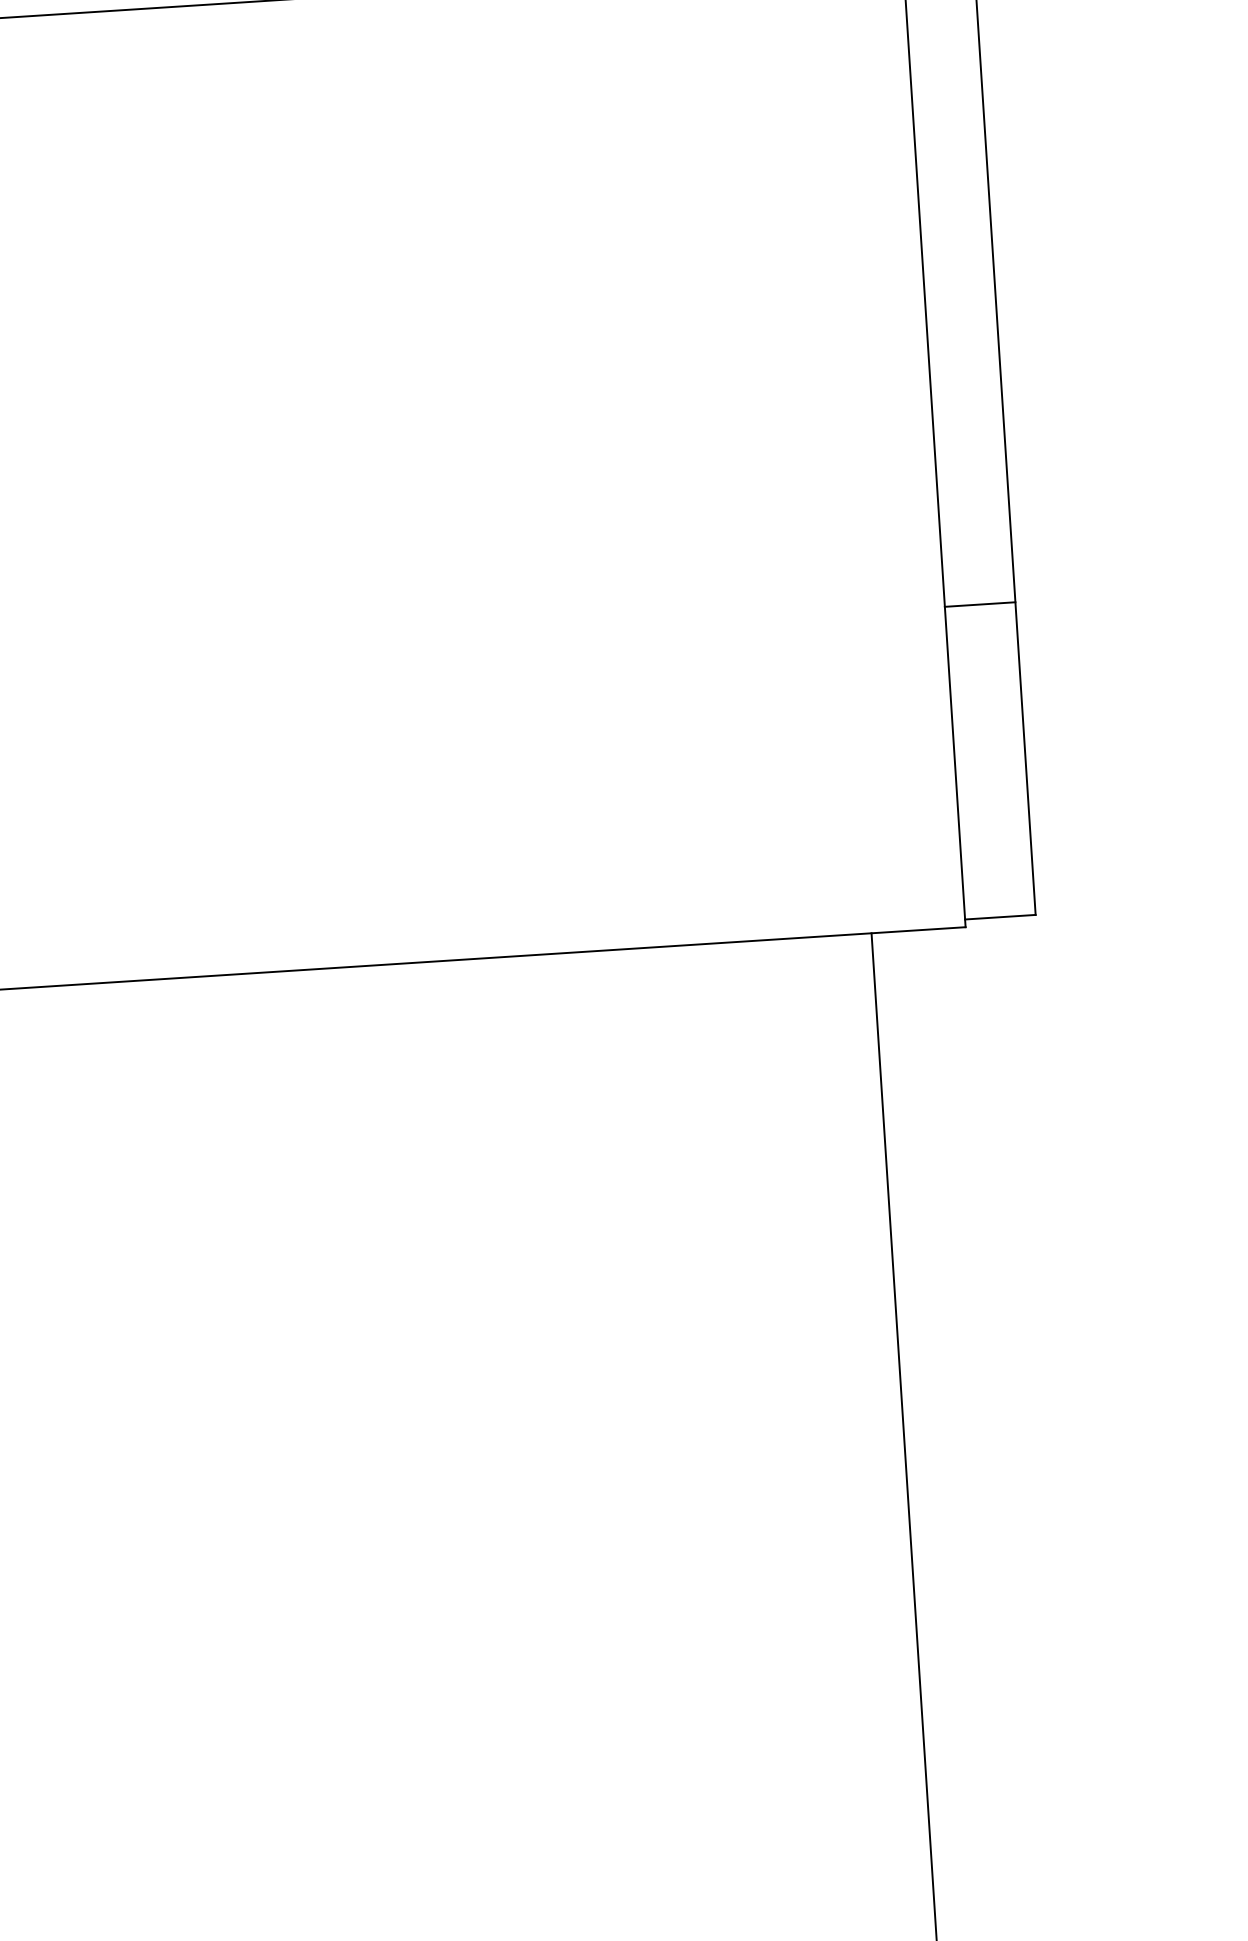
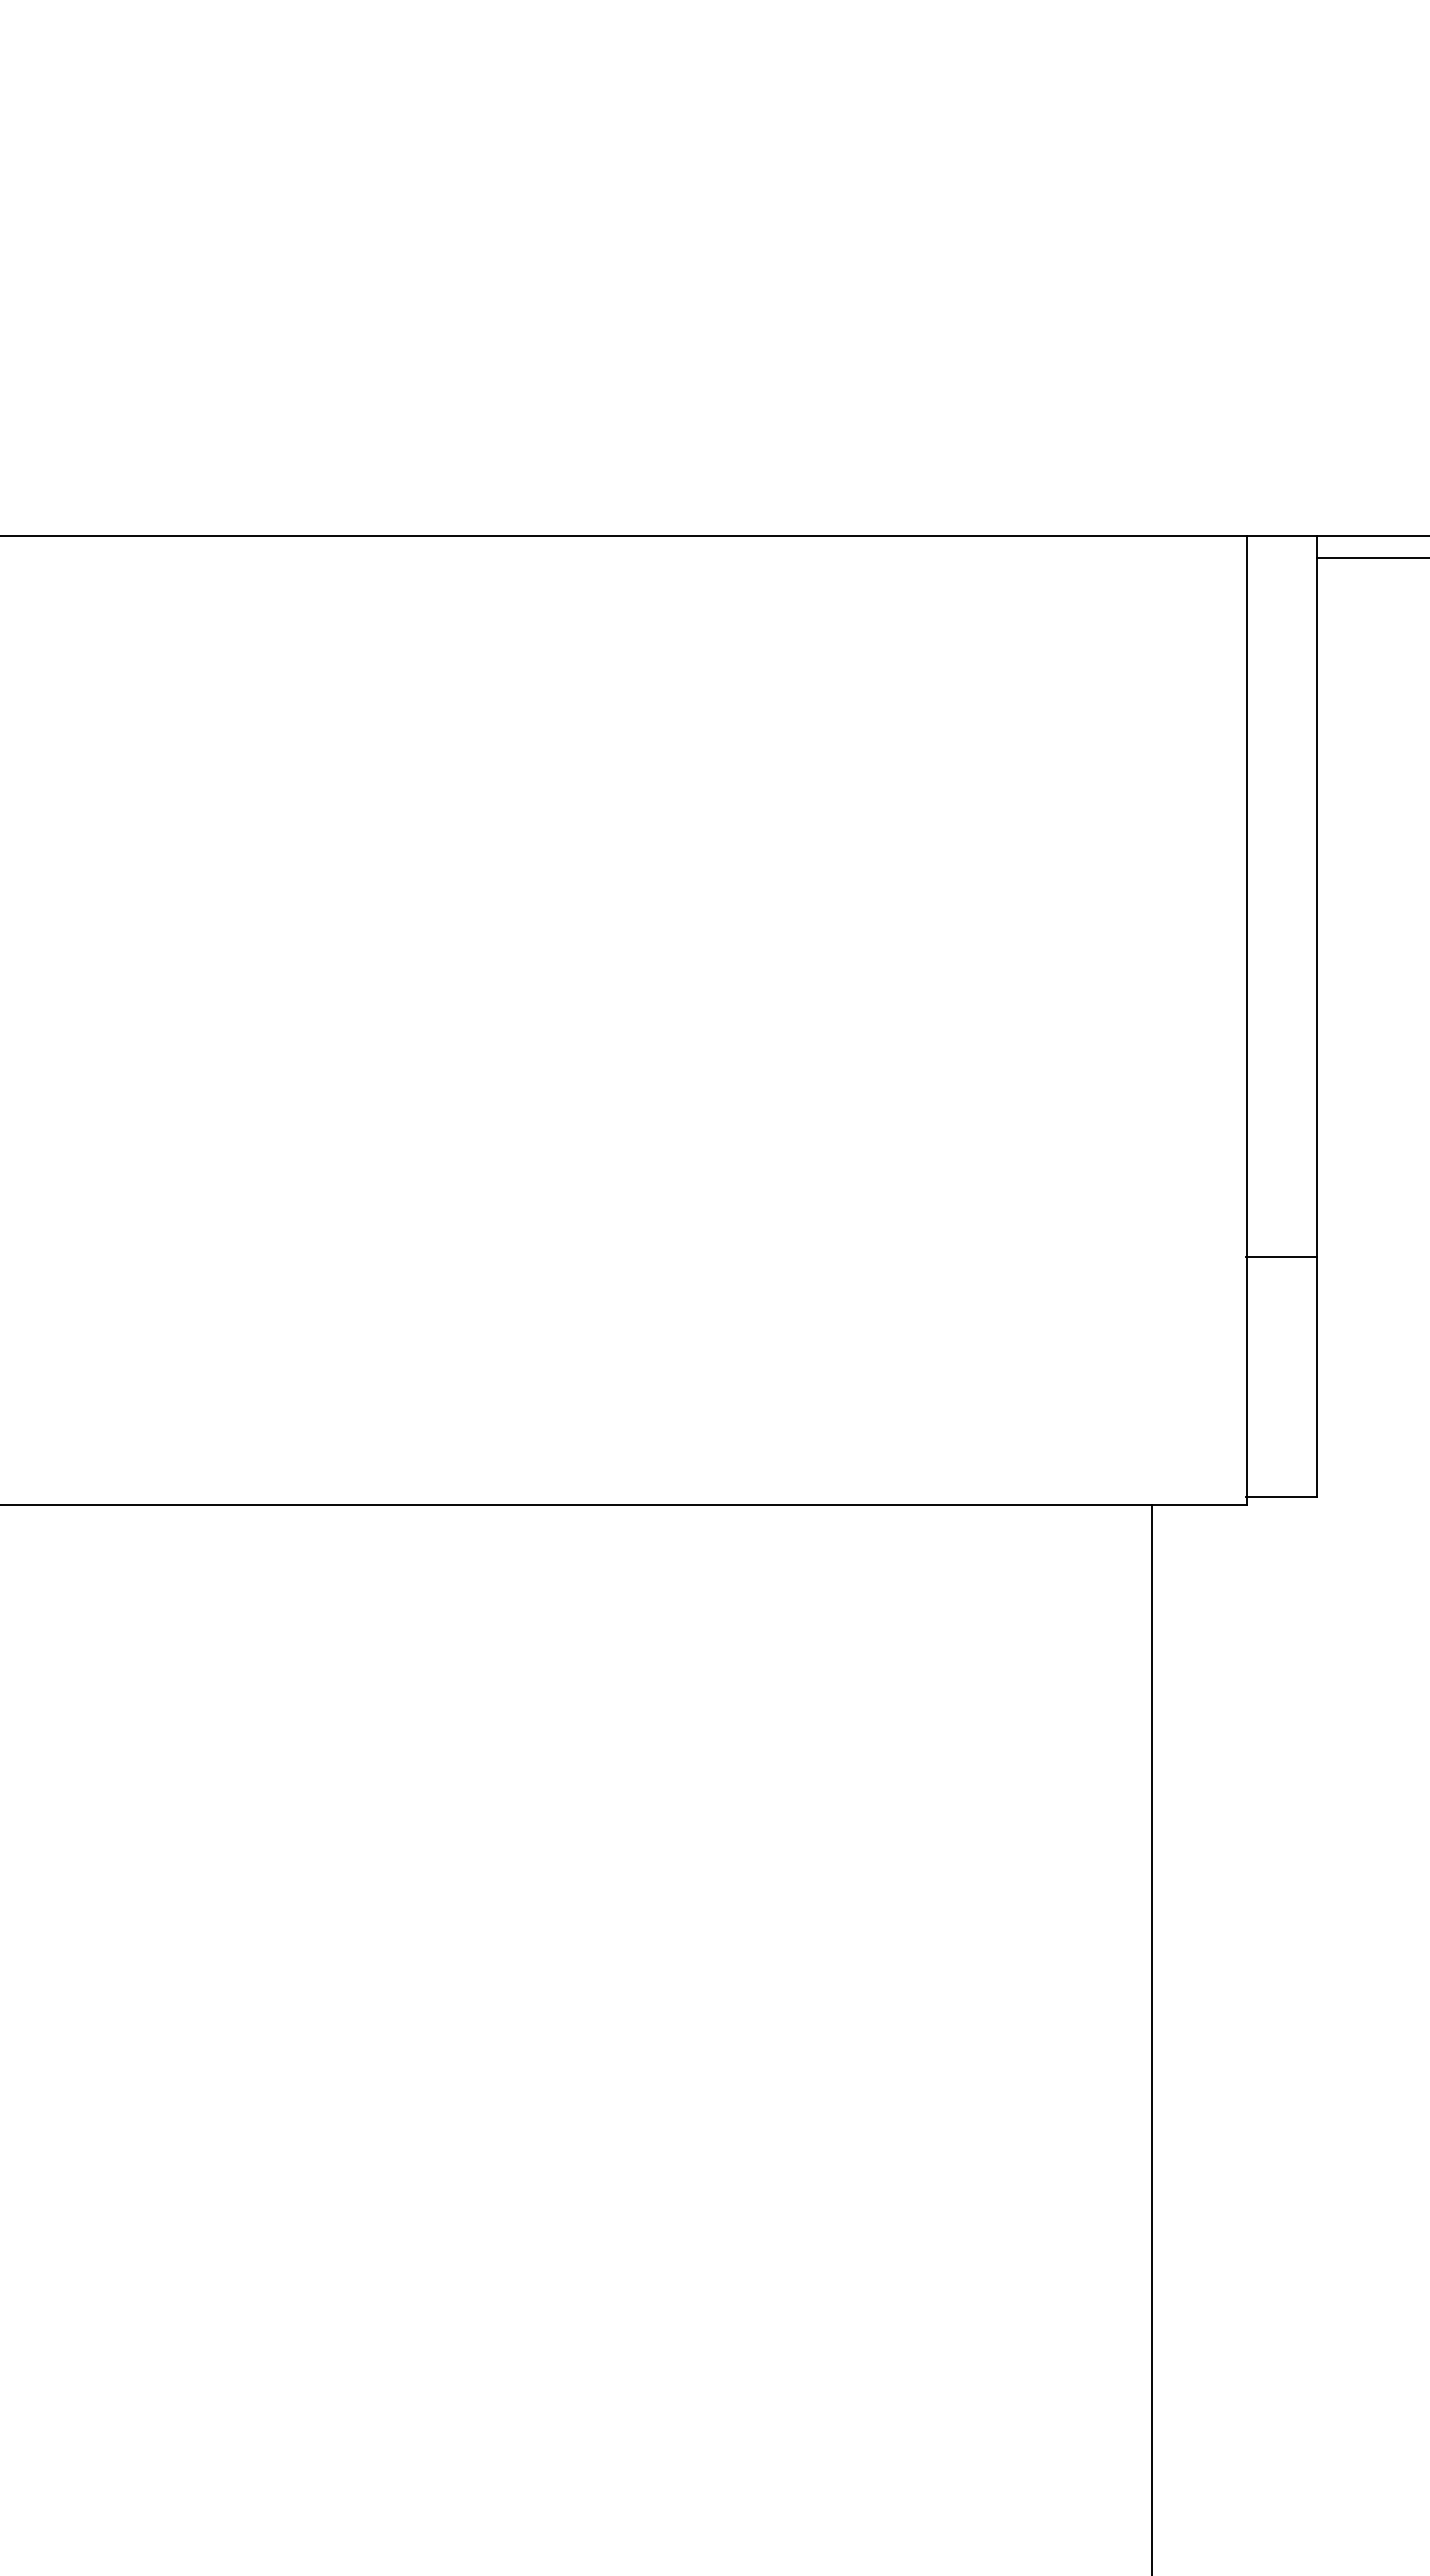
line: (979, 605) -> (1281, 1257), moved

